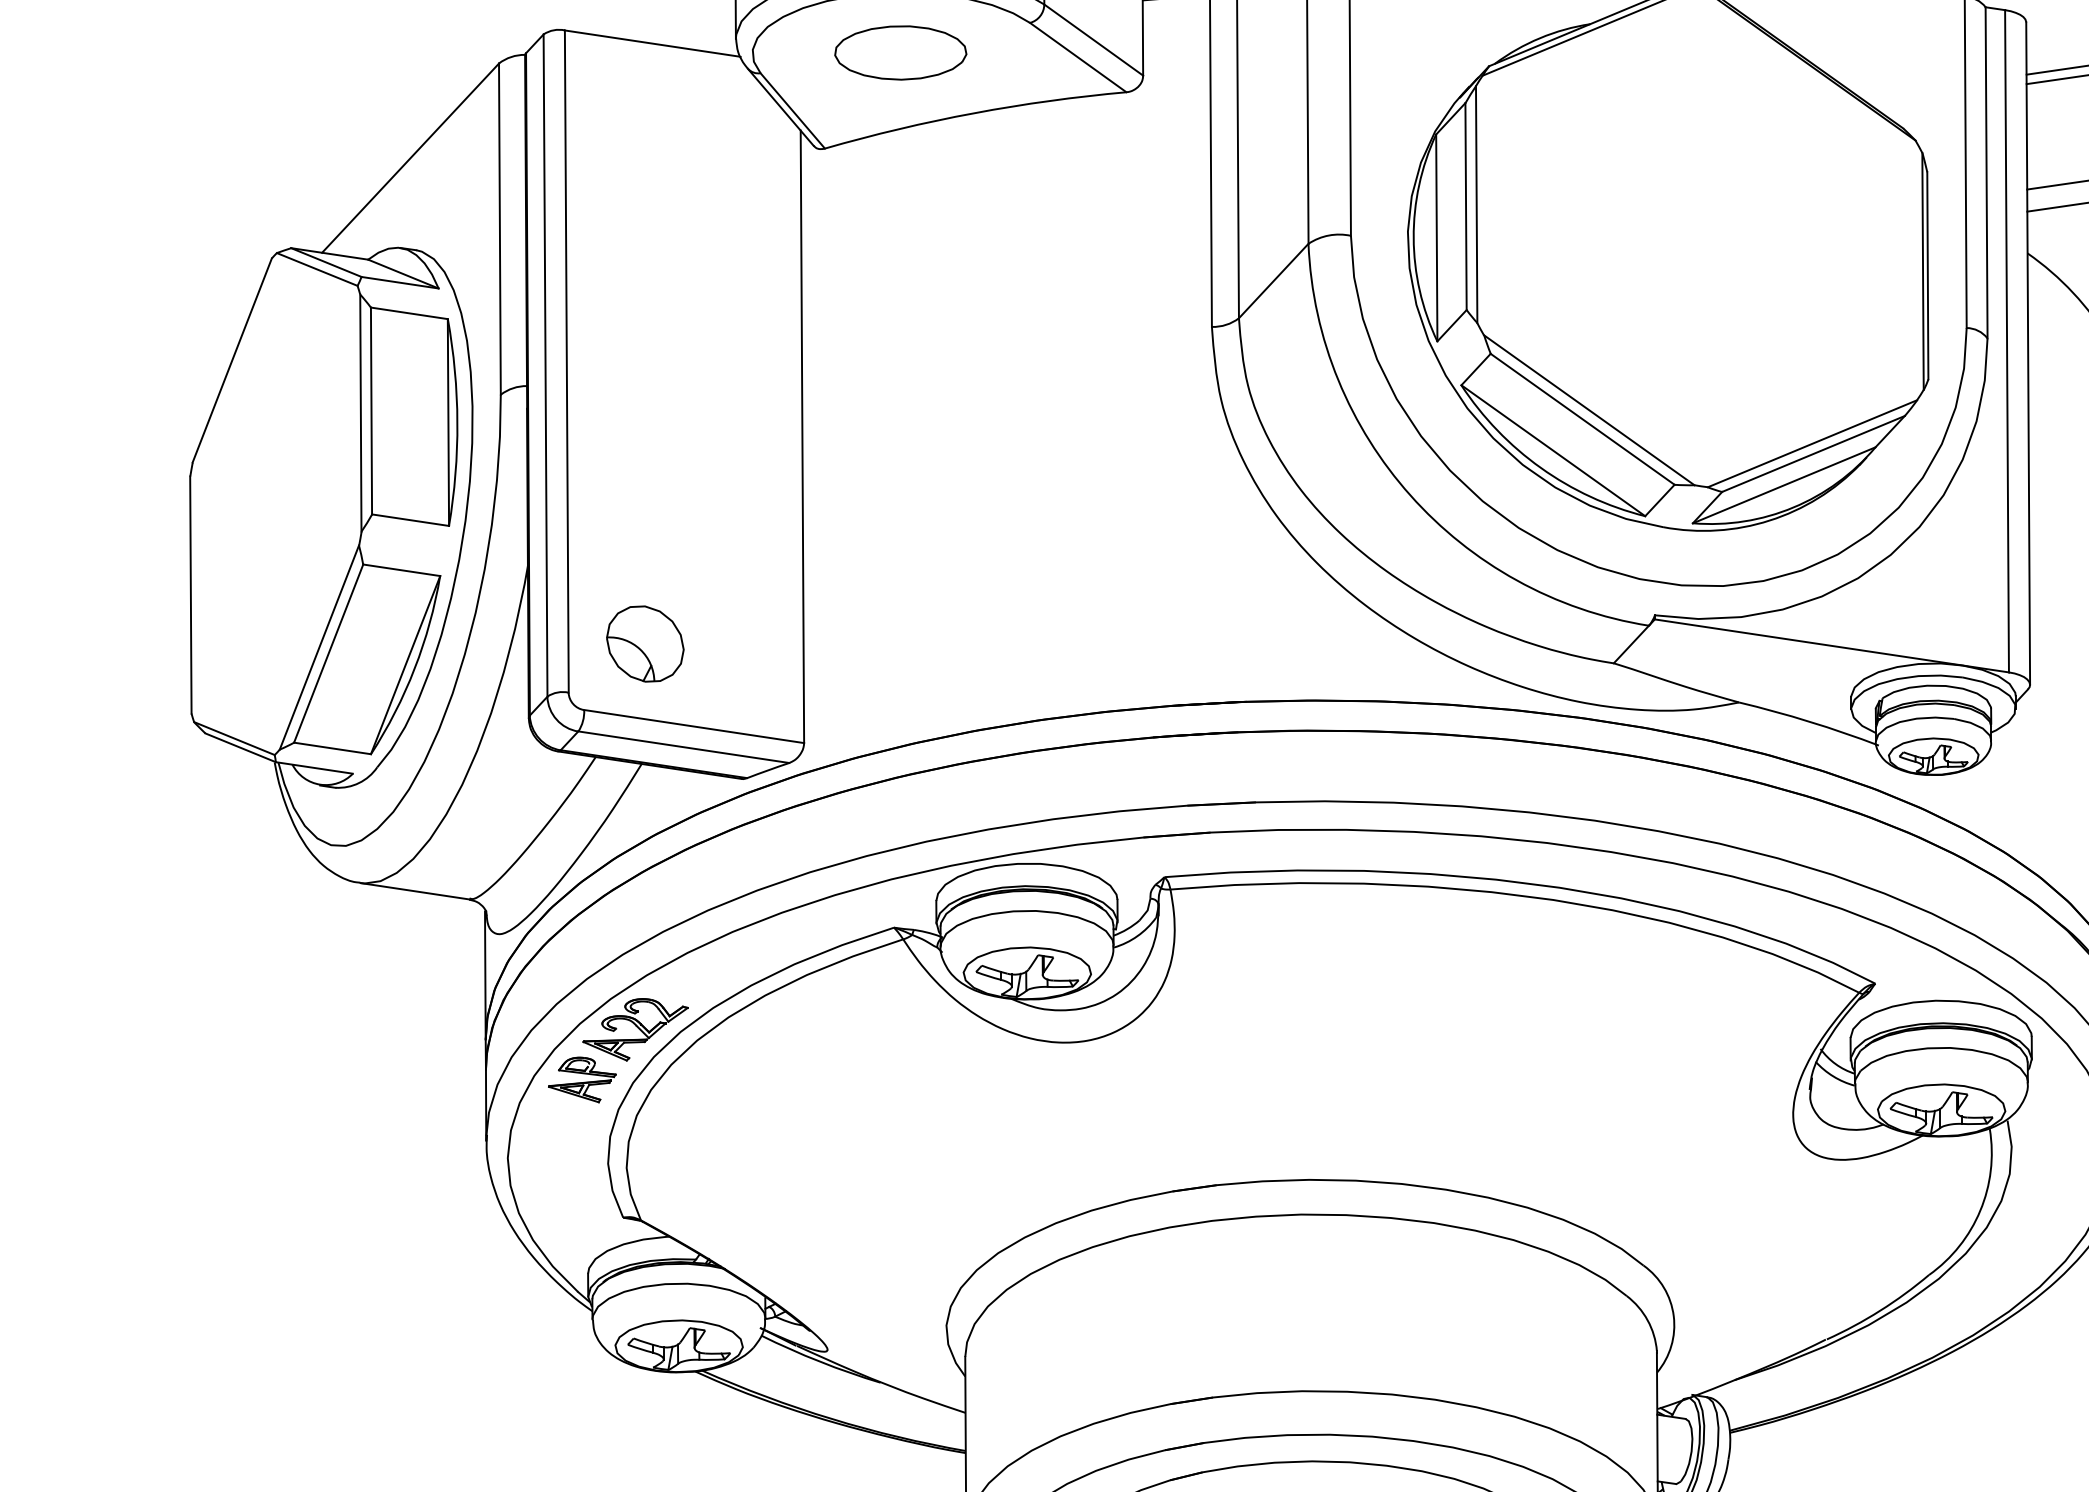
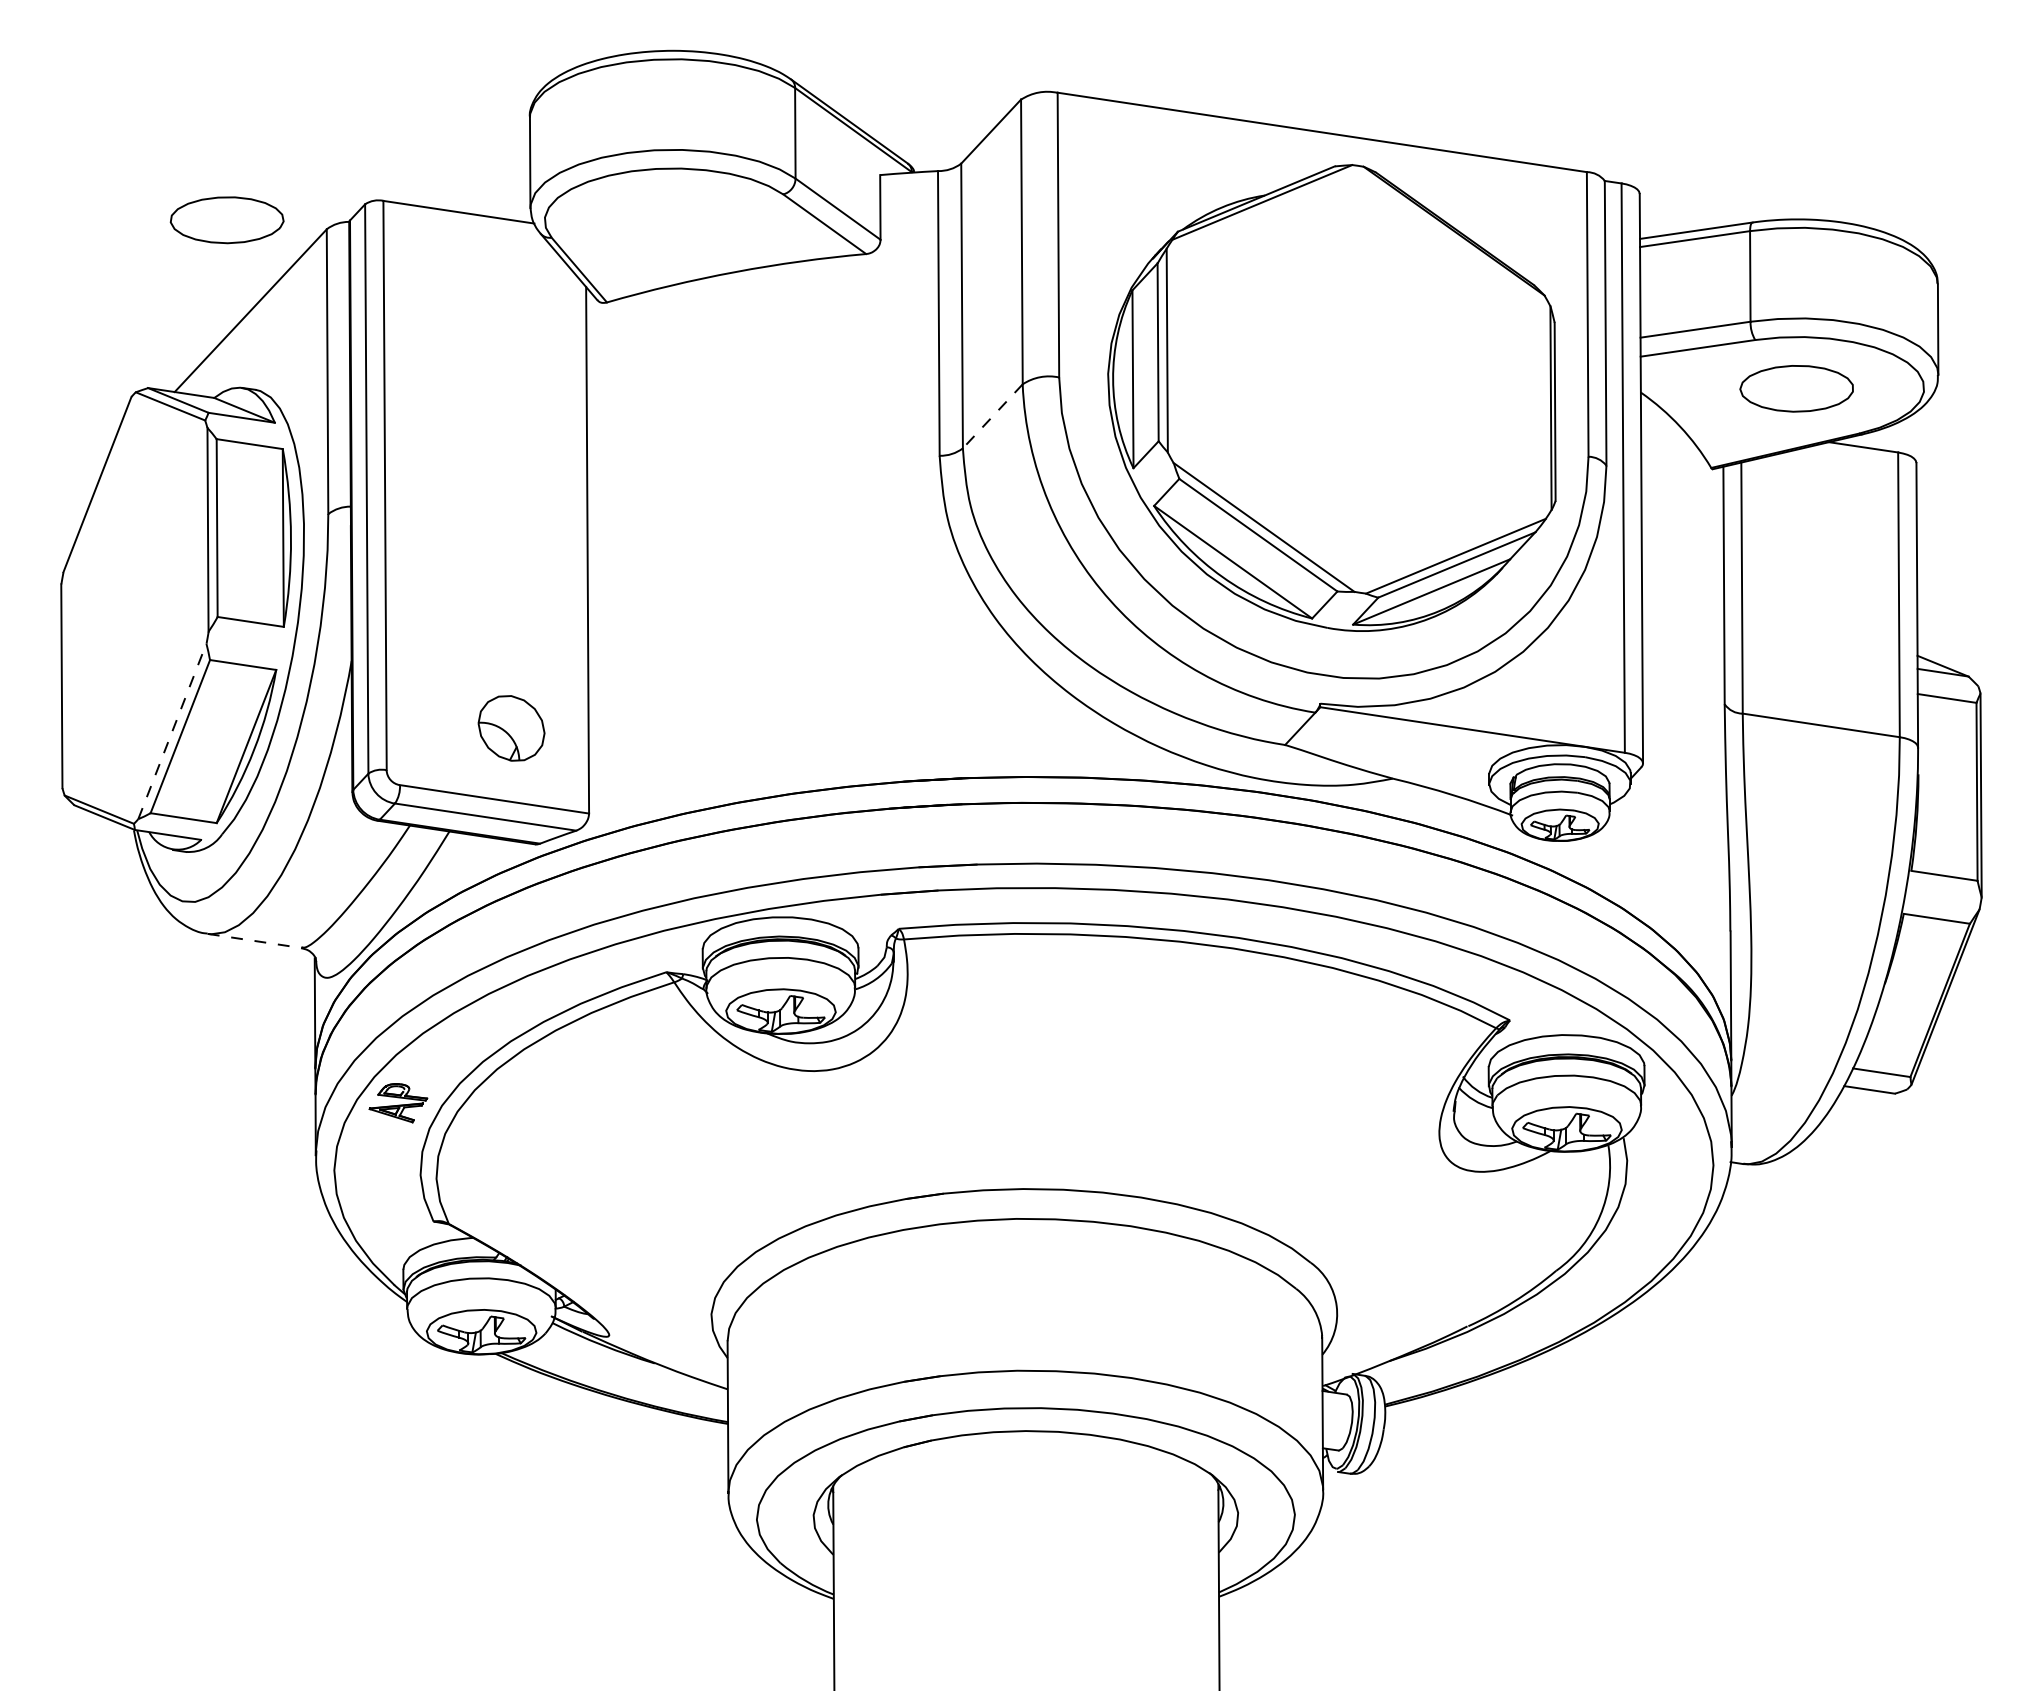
part: (899, 53) -> (226, 220), moved
line: (1273, 281) -> (992, 416), solid -> dashed
part: (645, 644) -> (511, 728), moved
line: (319, 646) -> (172, 730), solid -> dashed
line: (416, 891) -> (255, 941), solid -> dashed
part: (635, 1029) -> (444, 1059), removed

